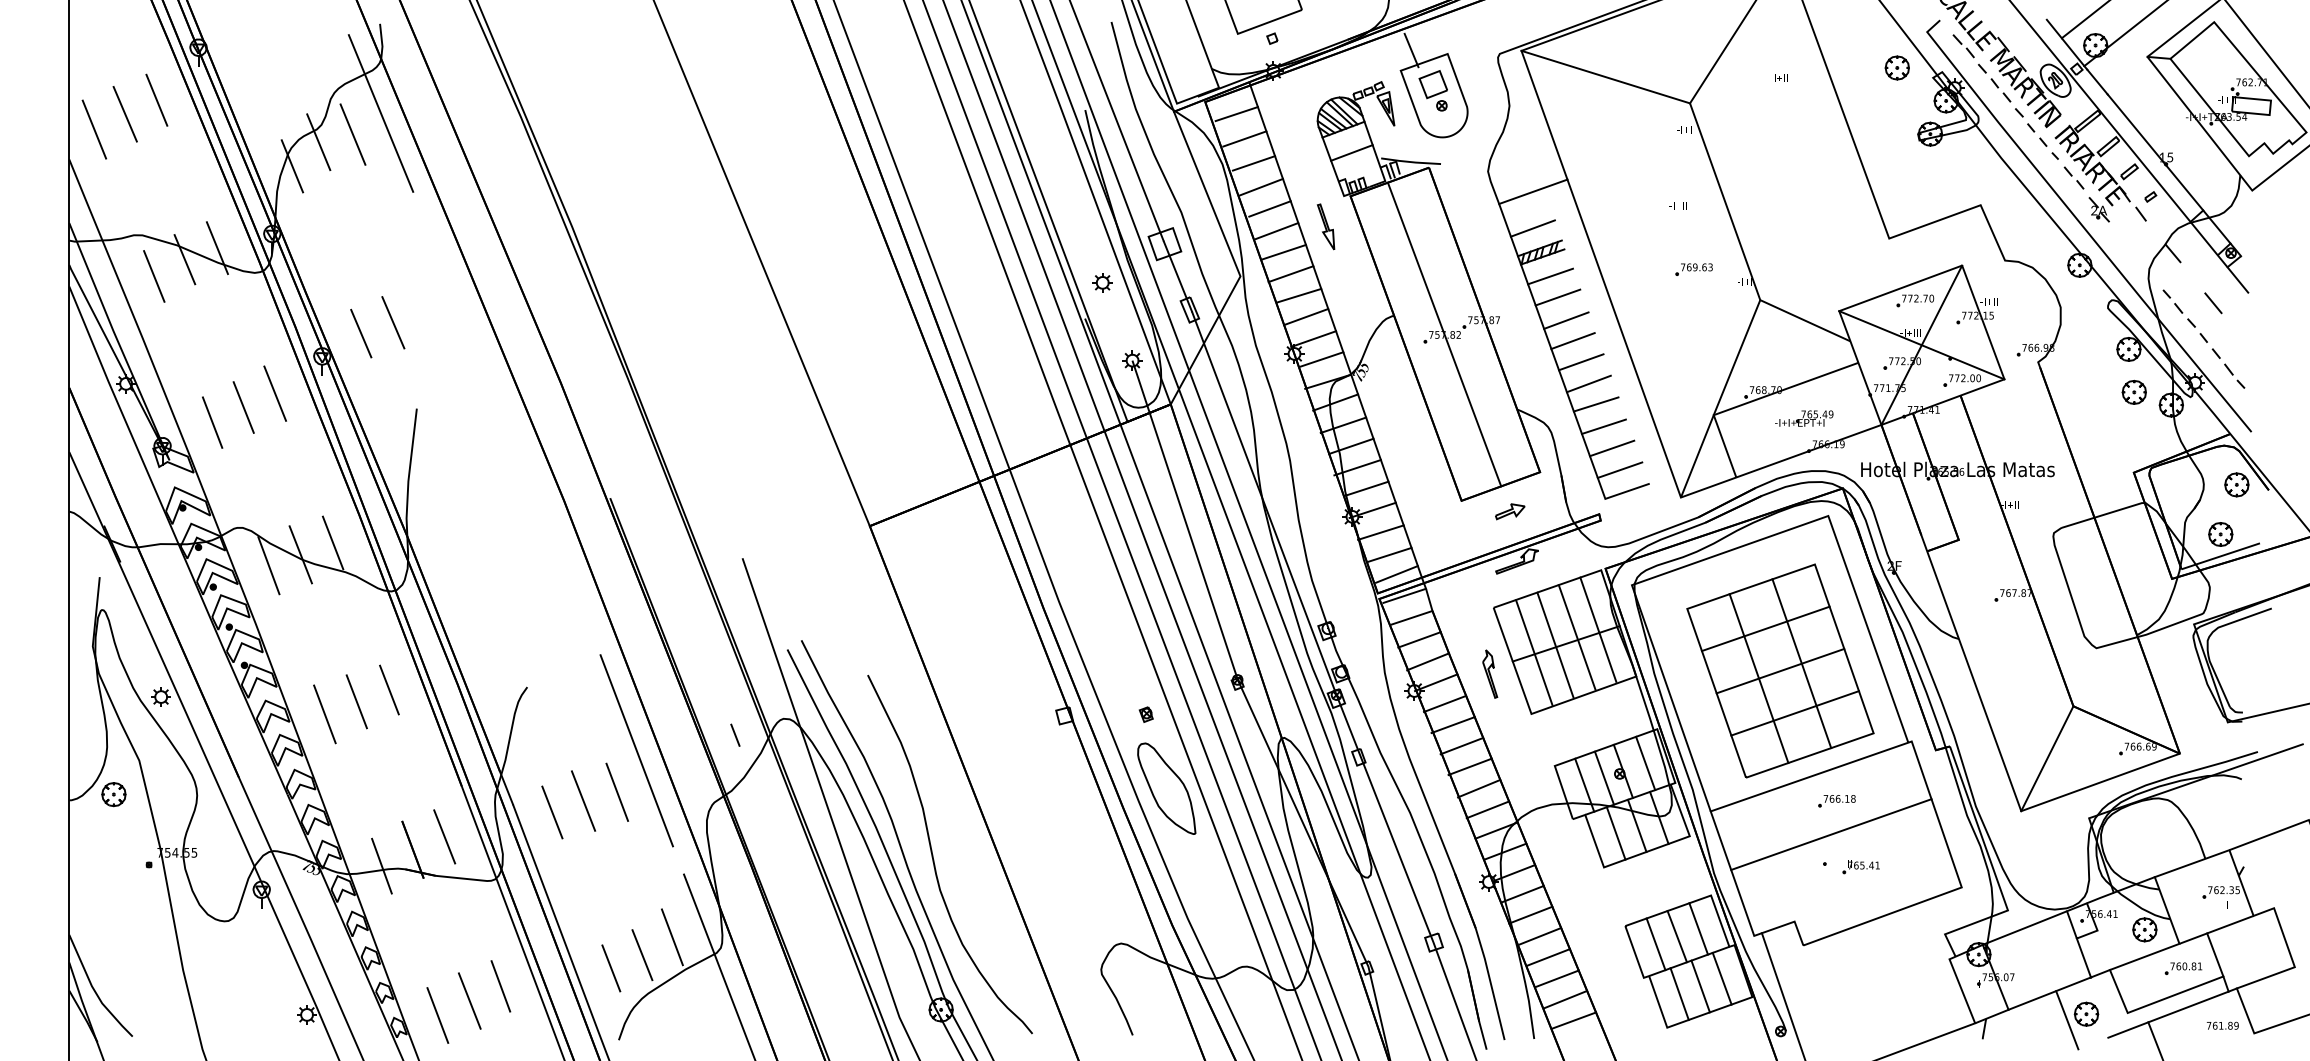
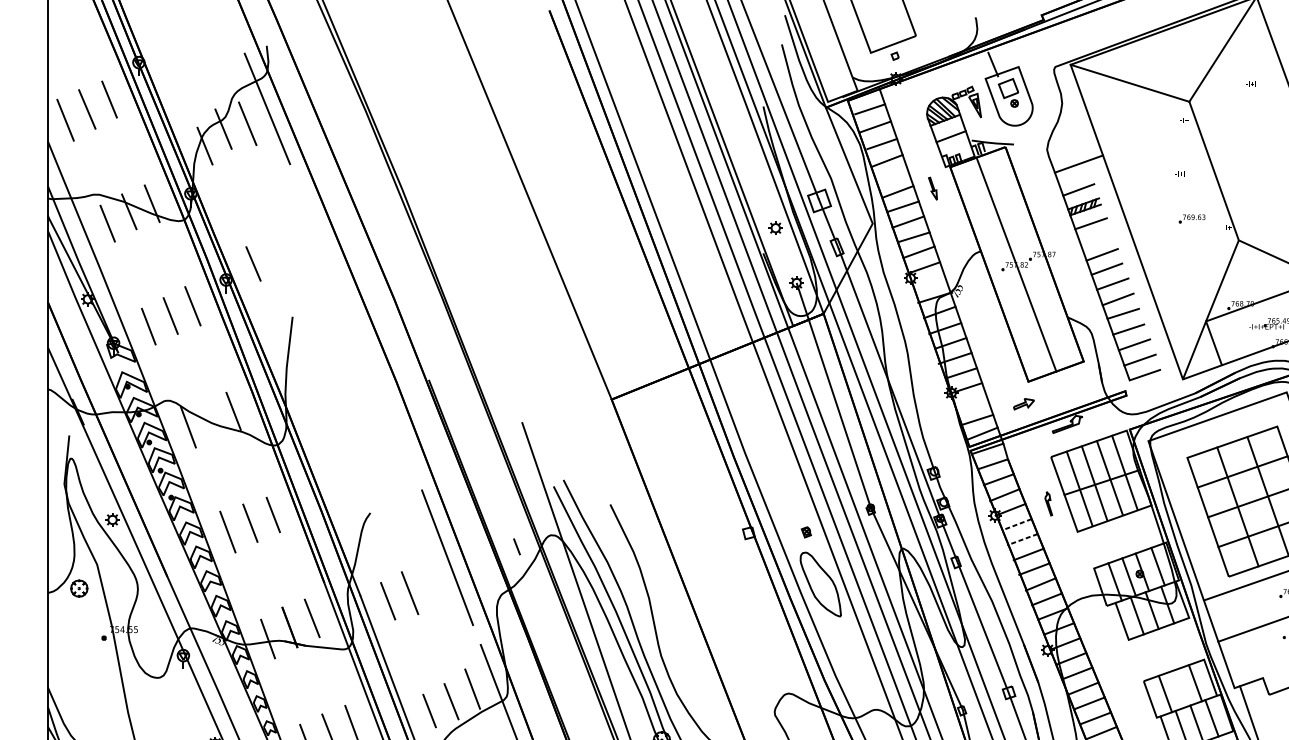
line: (1269, 208) -> (893, 175), removed
part: (1325, 226) -> (932, 188), size x0.7
line: (1557, 297) -> (1096, 238), removed
line: (393, 322) -> (276, 256), removed
line: (1320, 359) -> (929, 282), removed
part: (1510, 511) -> (1024, 404), moved
line: (1380, 532) -> (971, 404), removed
line: (300, 554) -> (210, 419), removed
part: (1490, 673) -> (1048, 503), size x0.7
line: (1445, 703) -> (1017, 524), solid -> dashed
line: (1452, 725) -> (1022, 539), solid -> dashed
line: (616, 791) -> (433, 586), removed
line: (1676, 936) -> (1179, 688), removed

